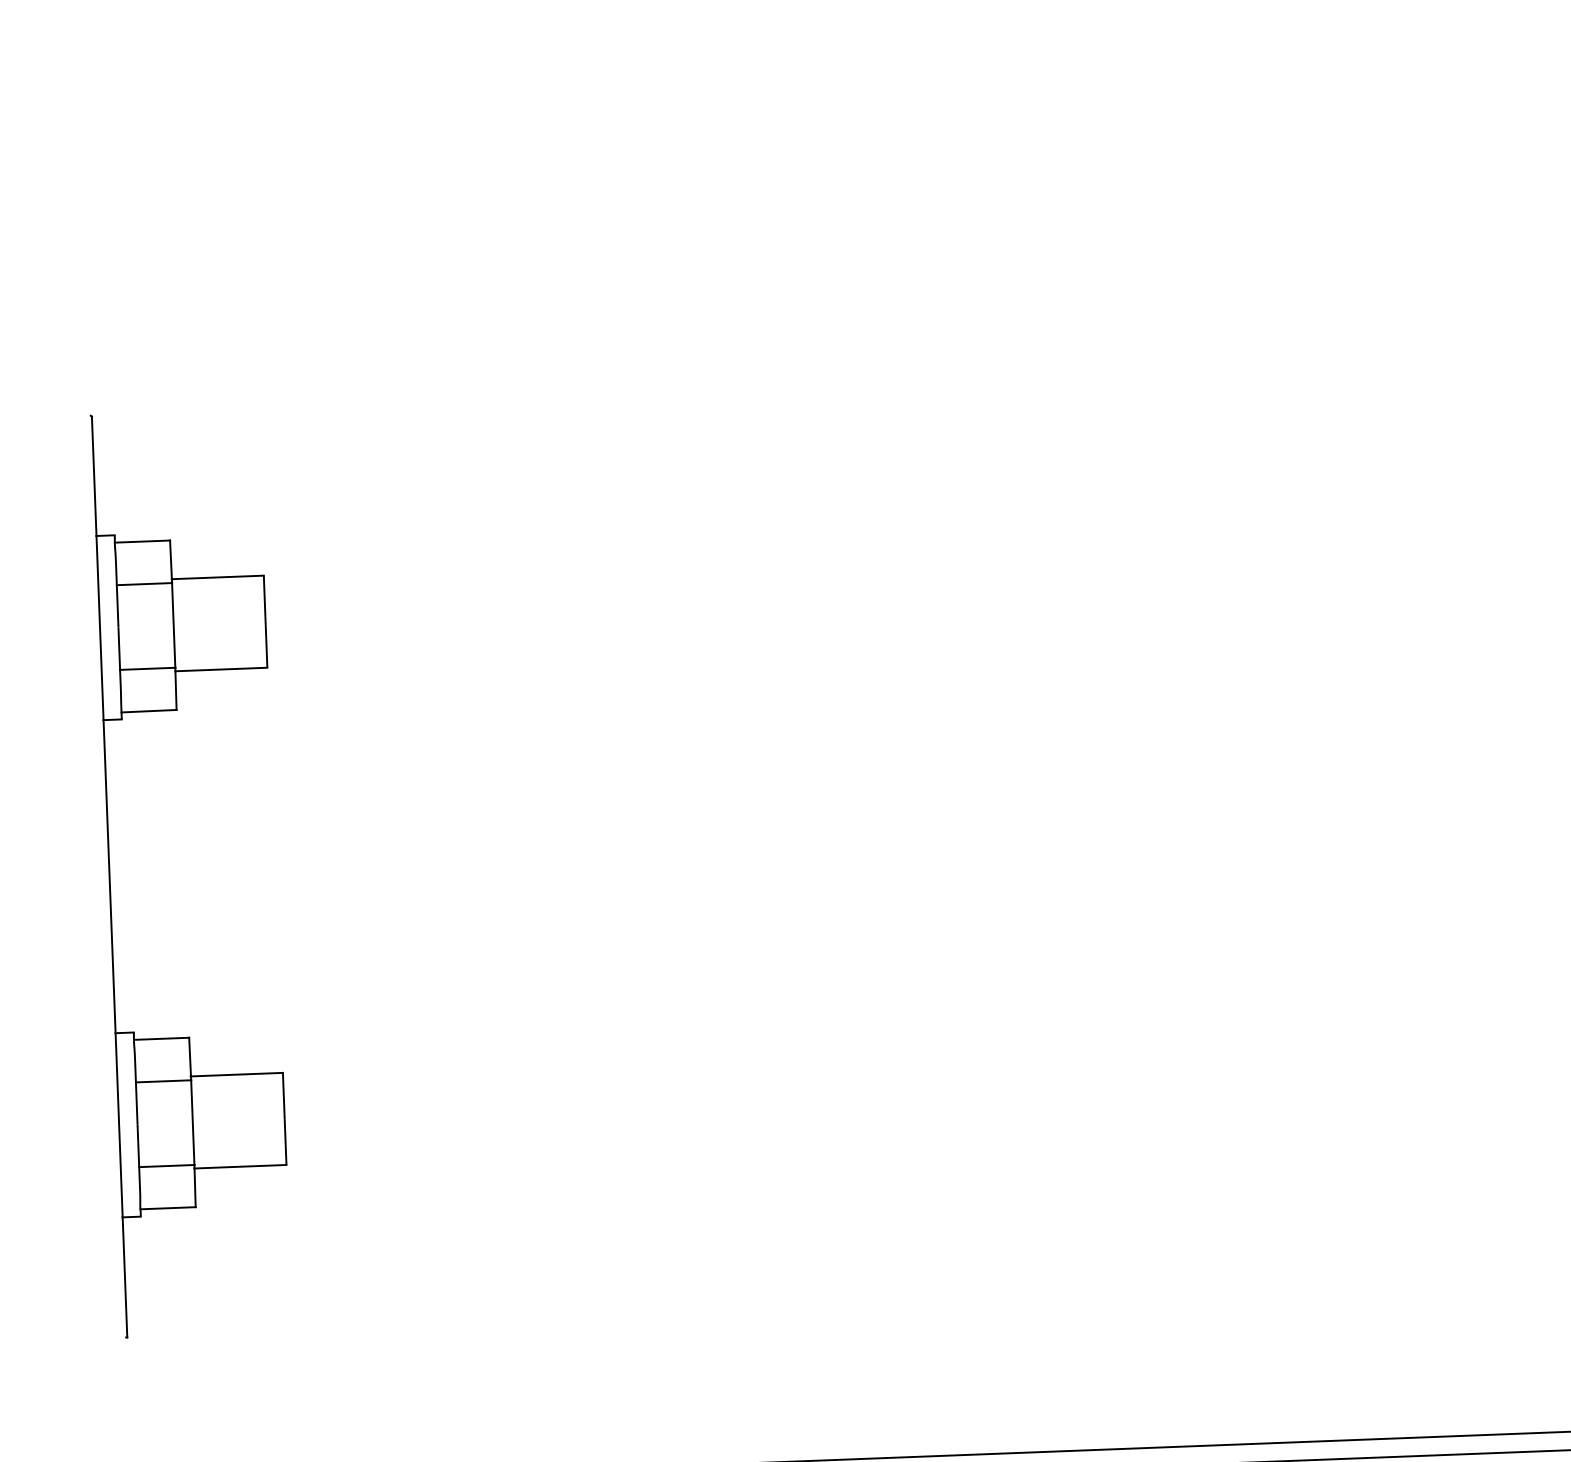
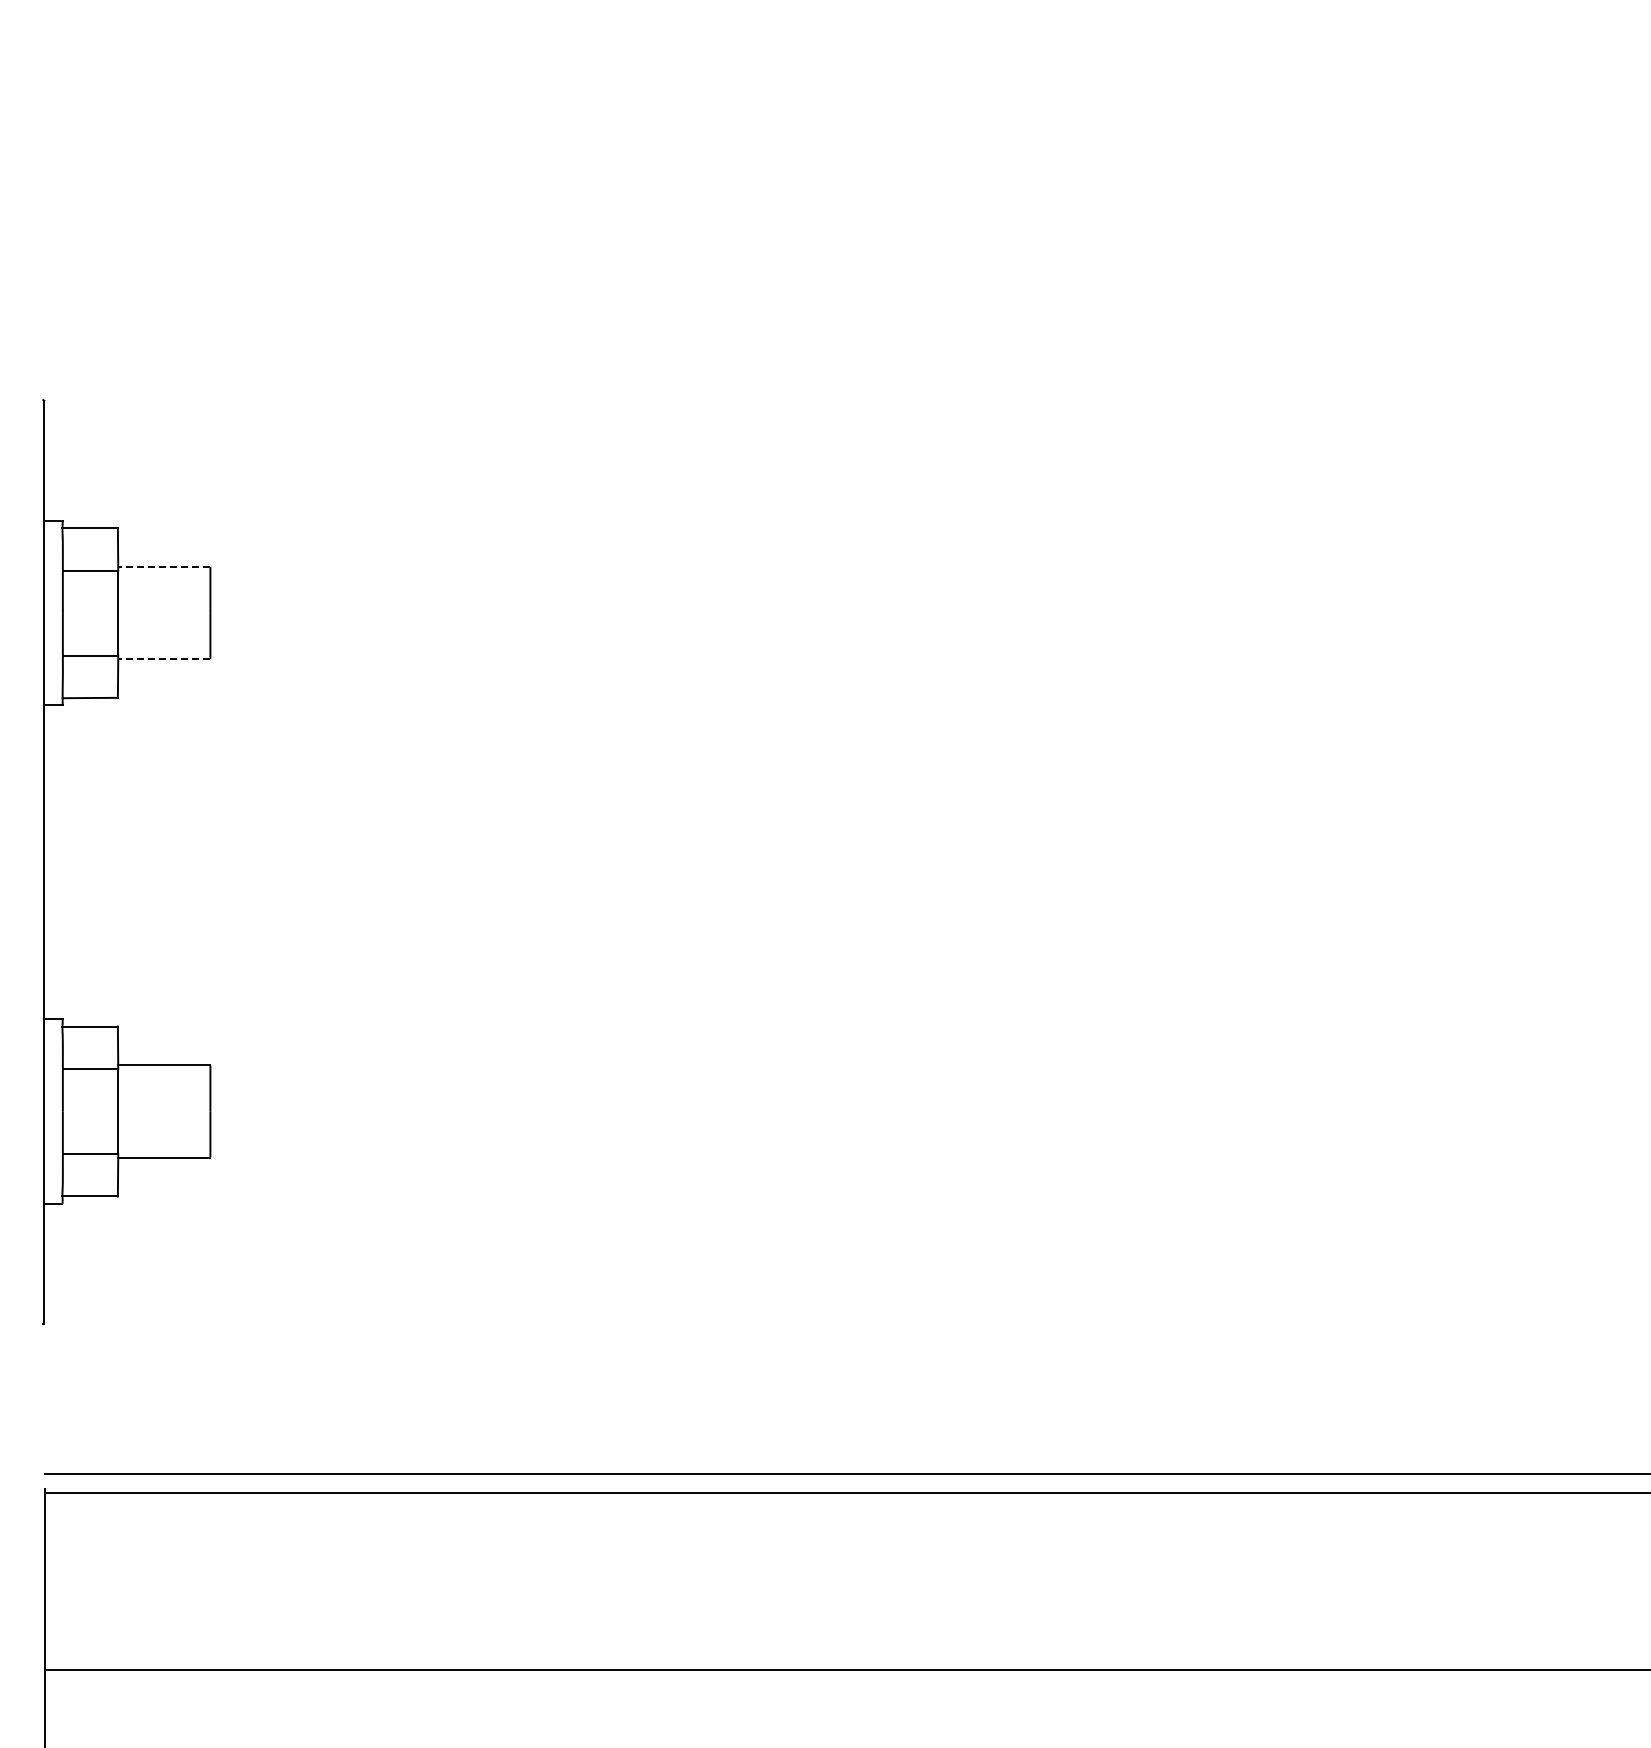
line: (217, 577) -> (163, 566), solid -> dashed
line: (220, 669) -> (163, 659), solid -> dashed

